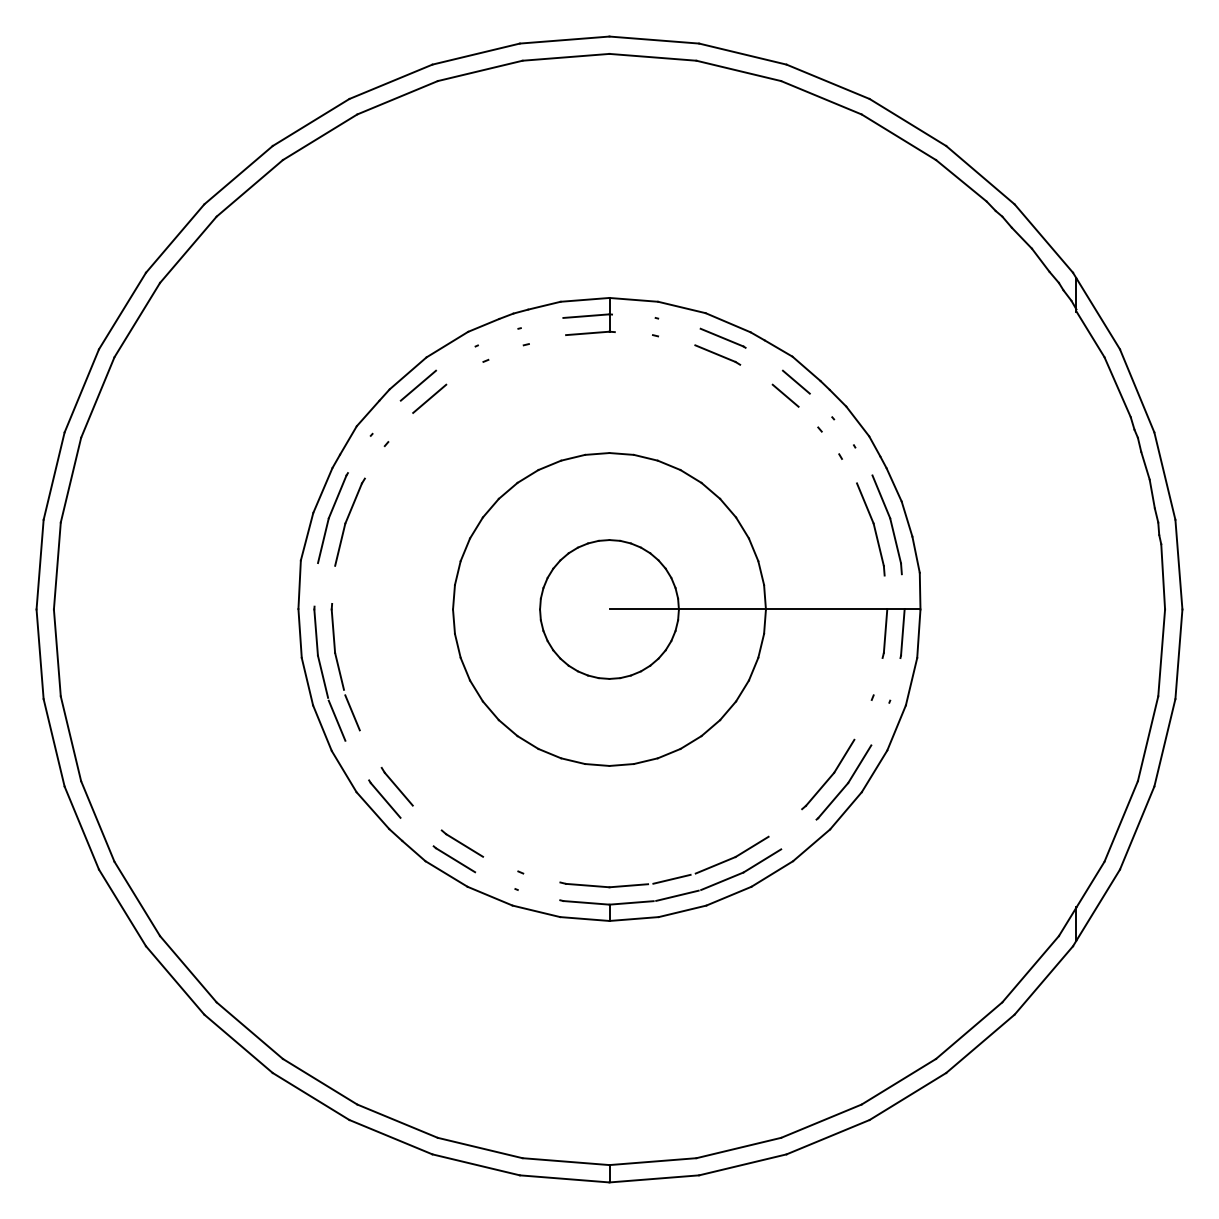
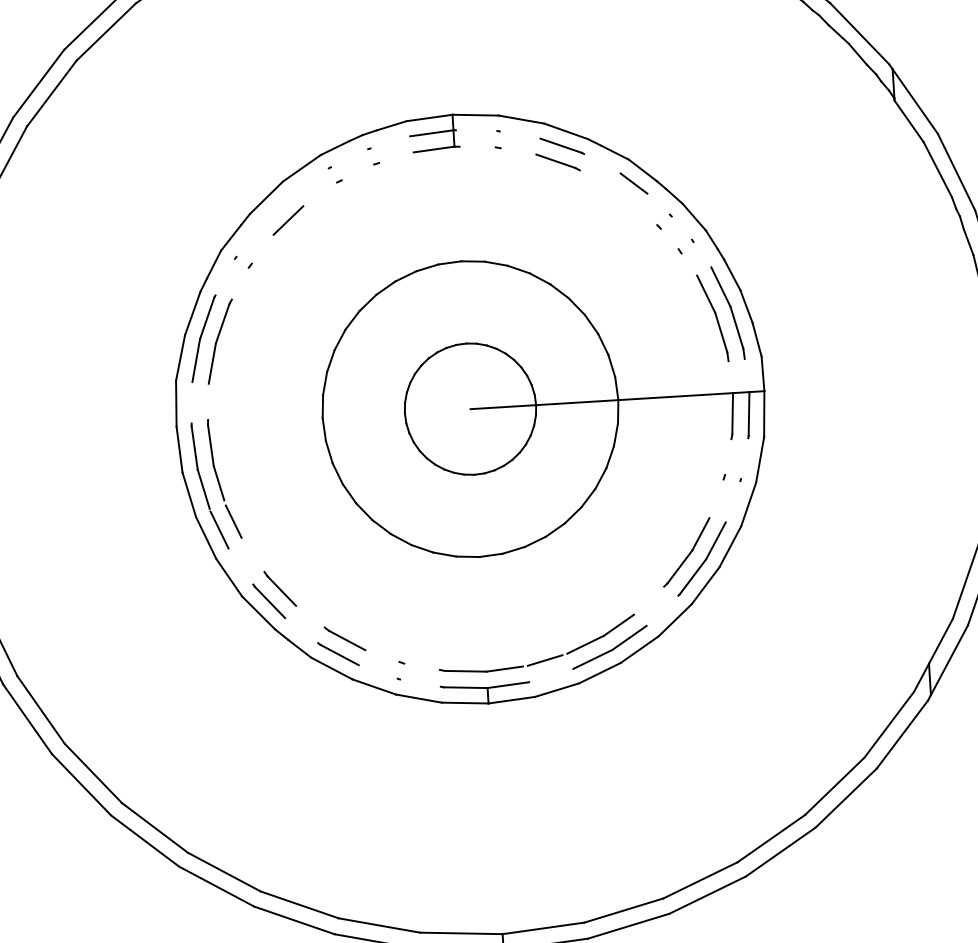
line: (418, 385) -> (277, 208), removed
line: (785, 395) -> (624, 196), removed
line: (677, 895) -> (551, 675), removed

